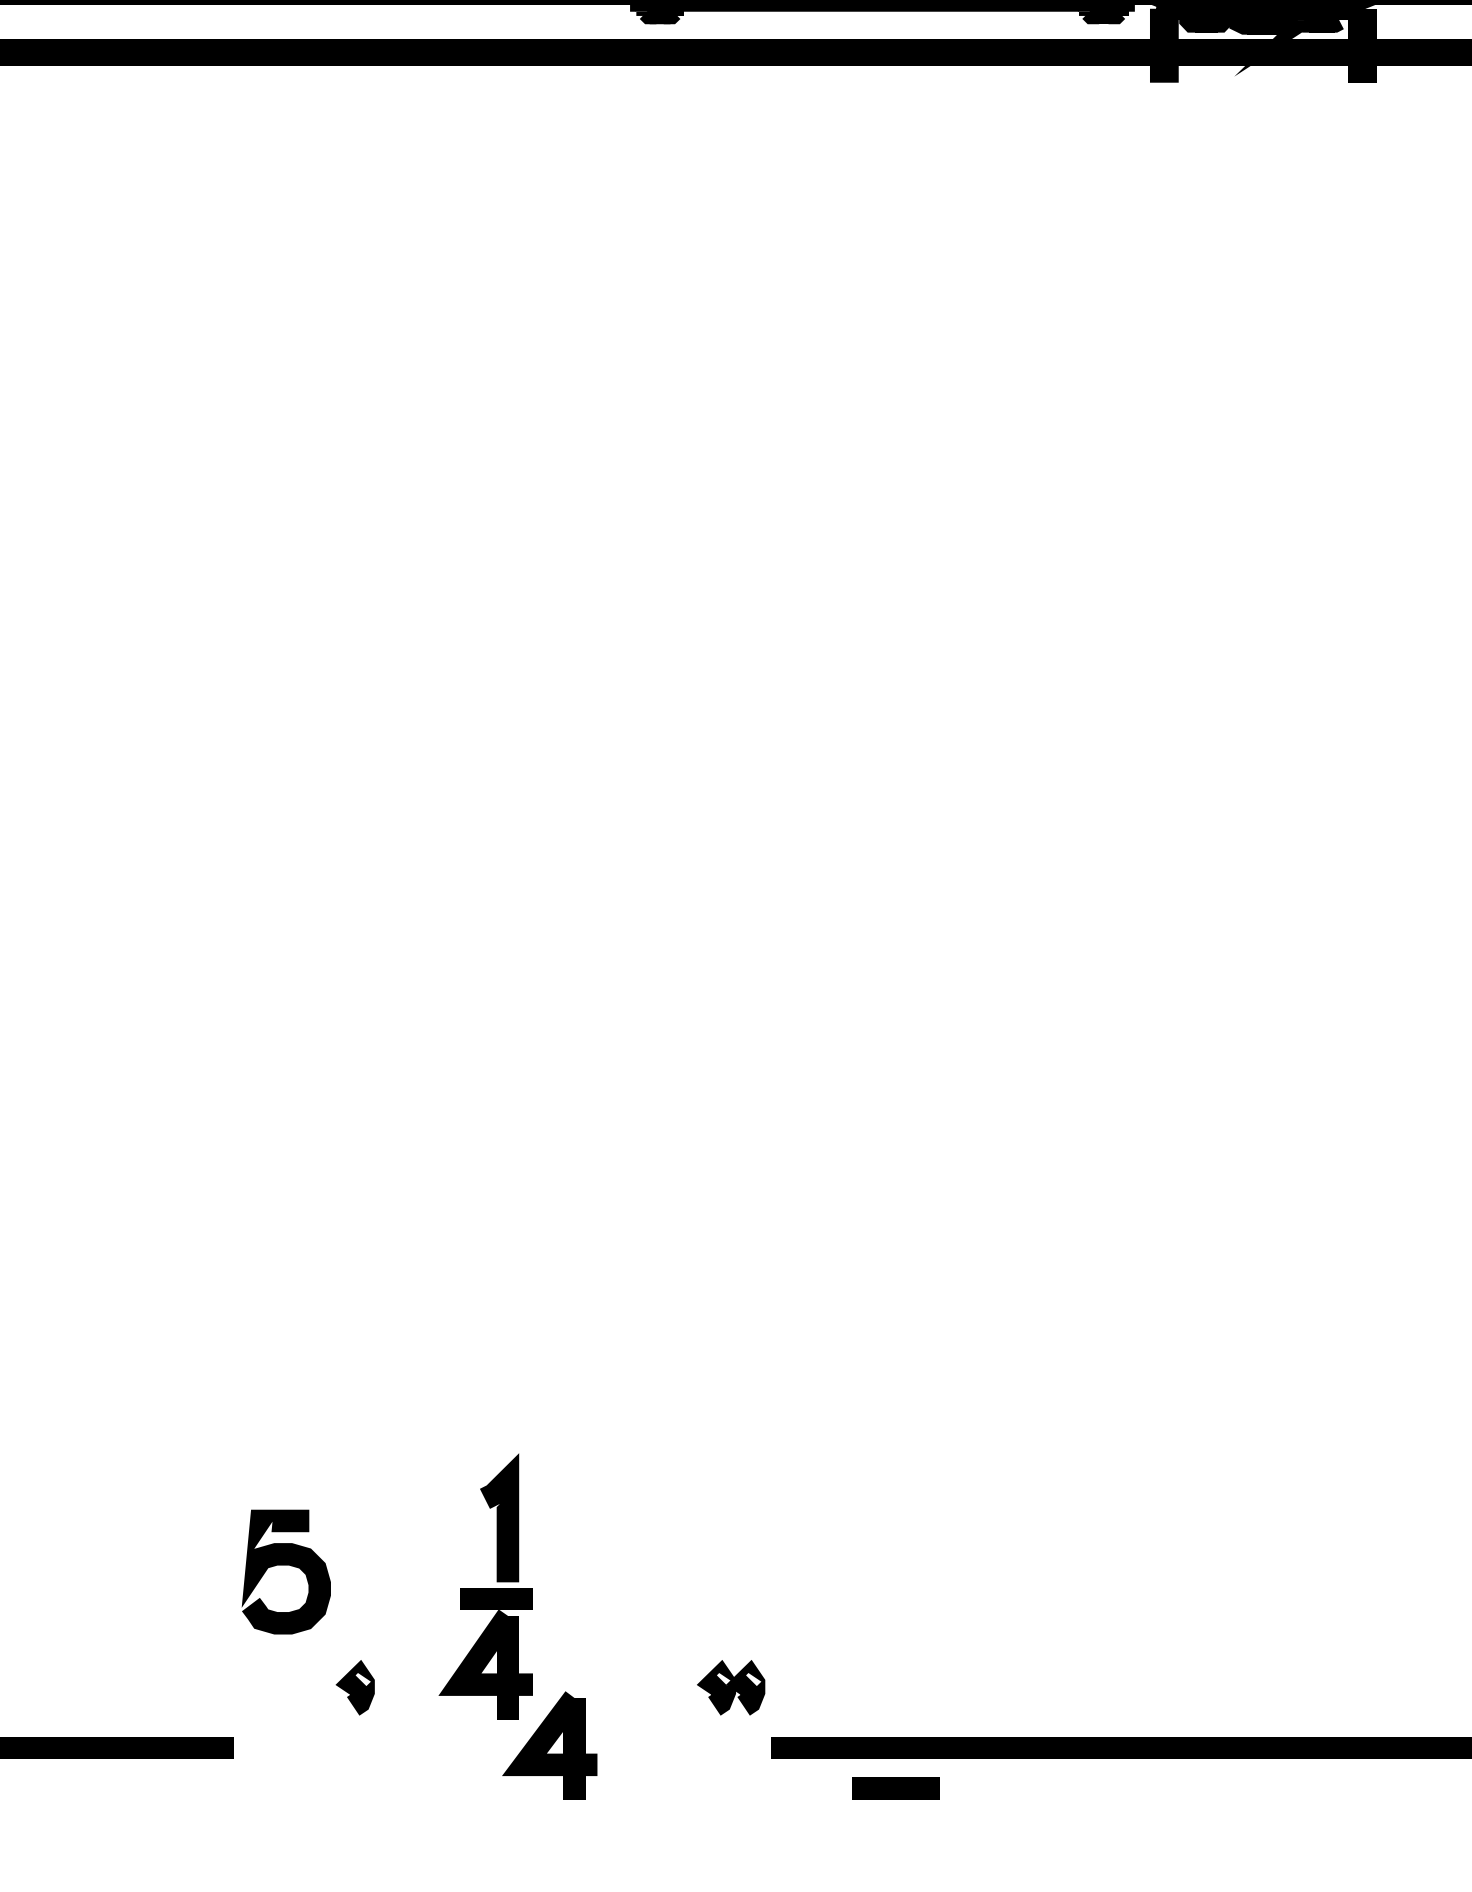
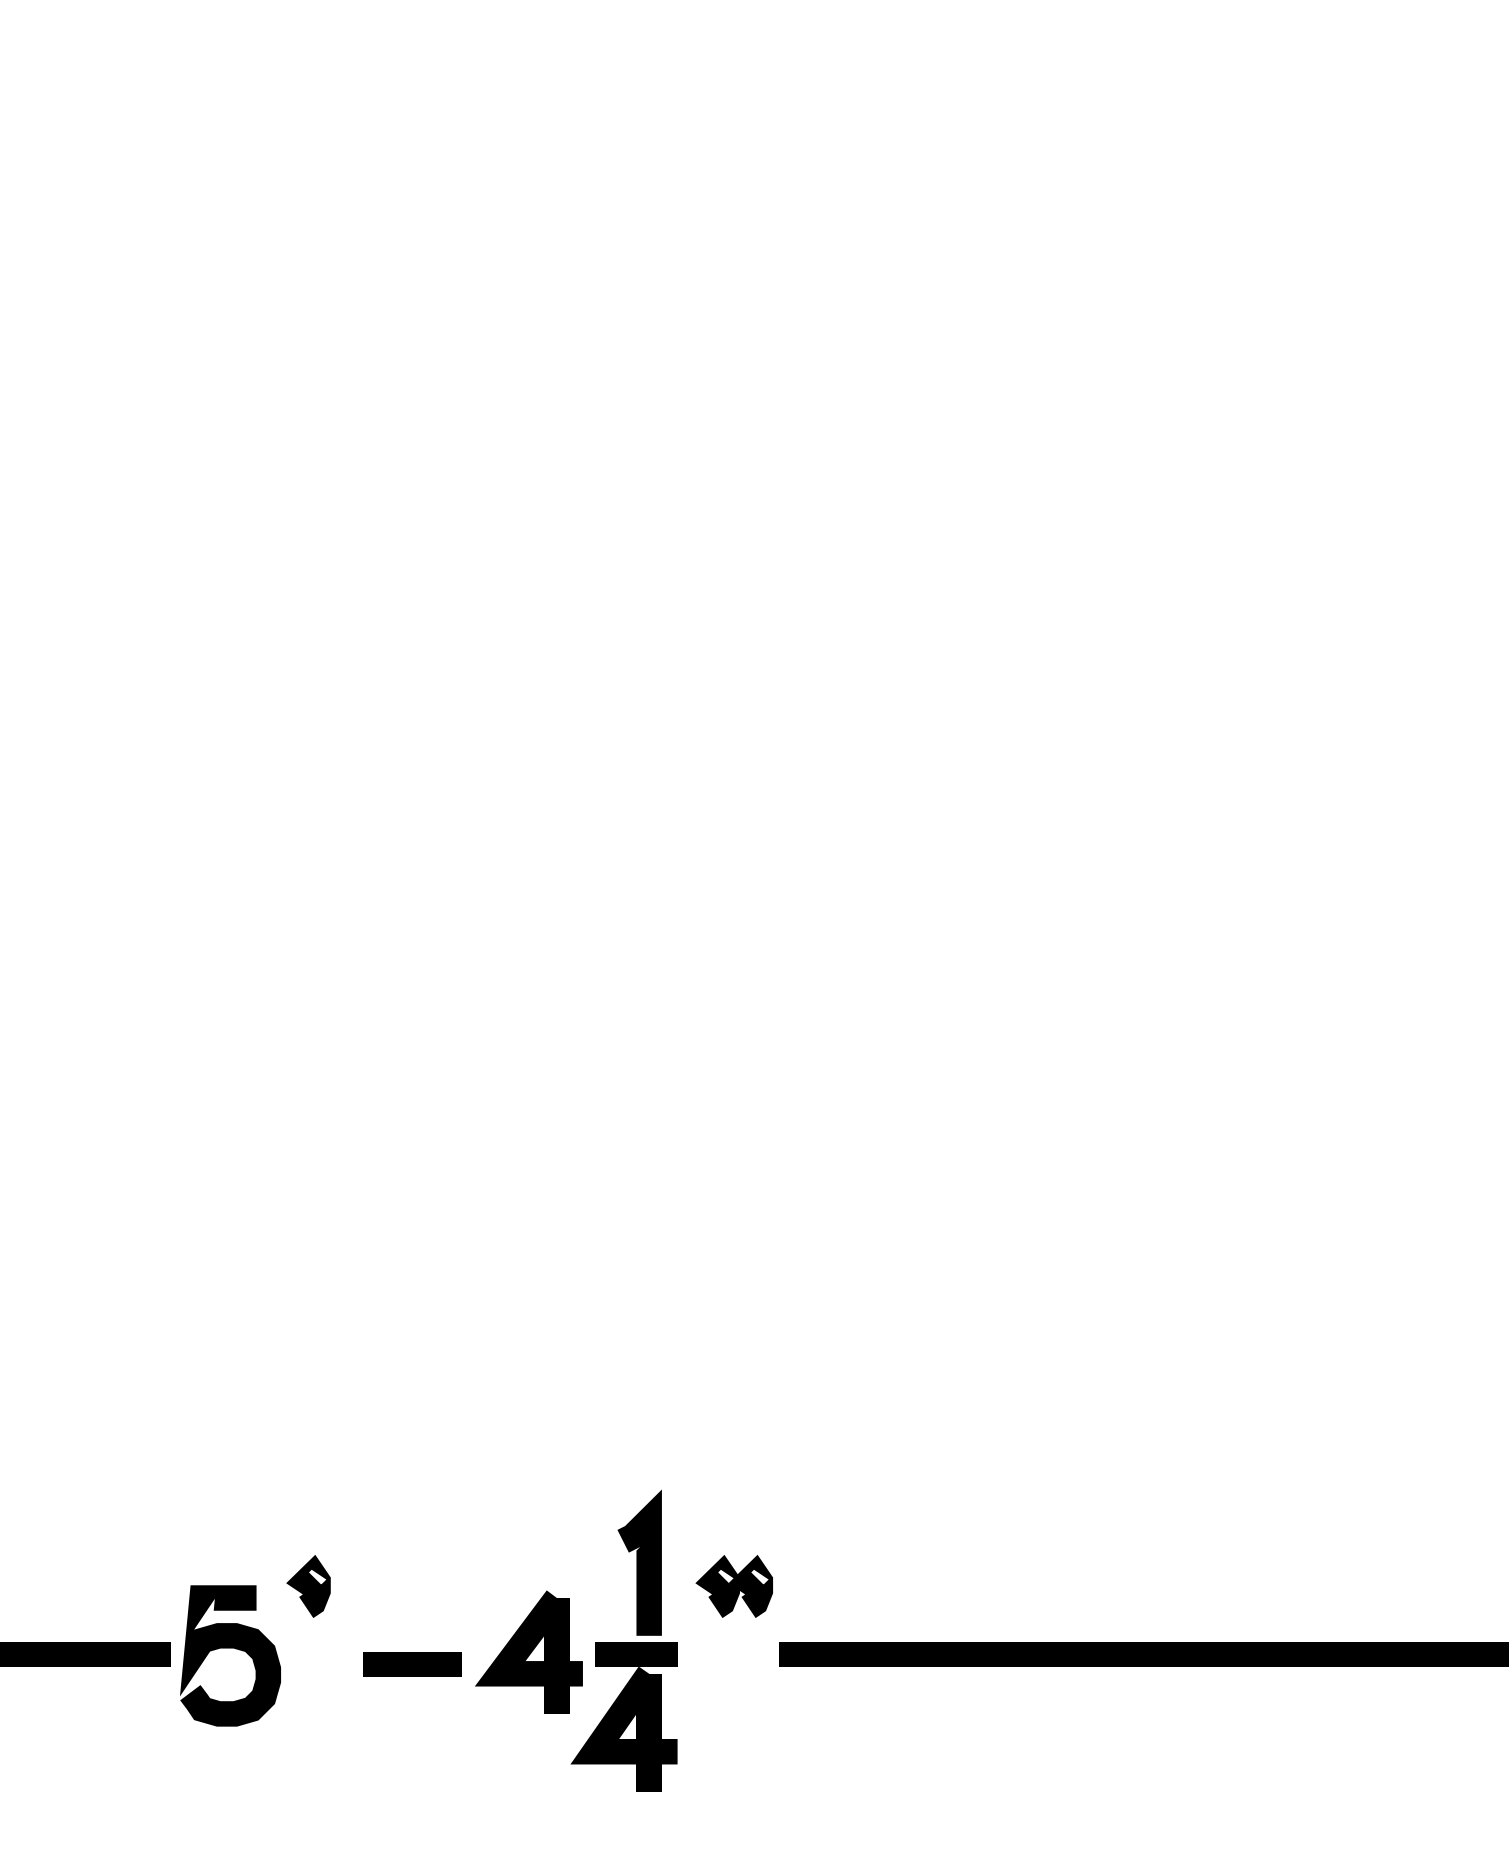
curve: (285, 1565) -> (229, 1648), moved
part: (485, 1586) -> (623, 1640), moved
line: (895, 1788) -> (411, 1664), moved

